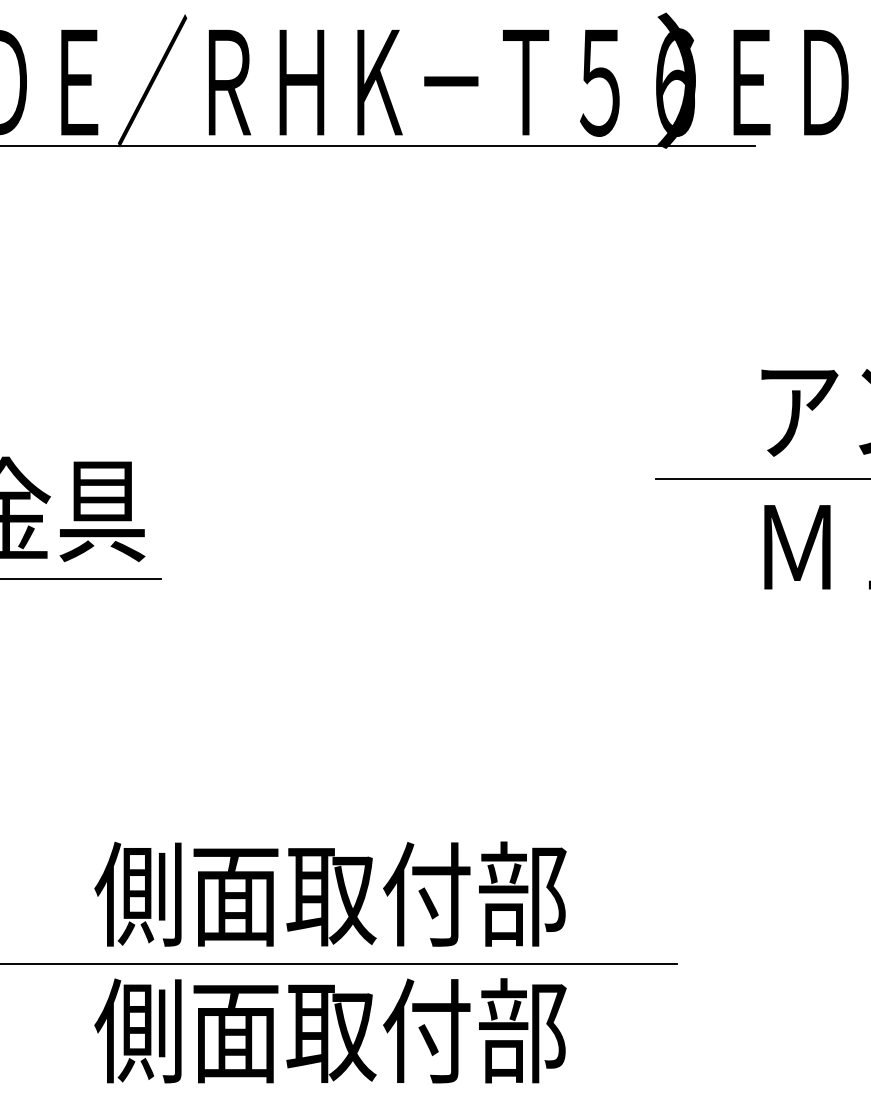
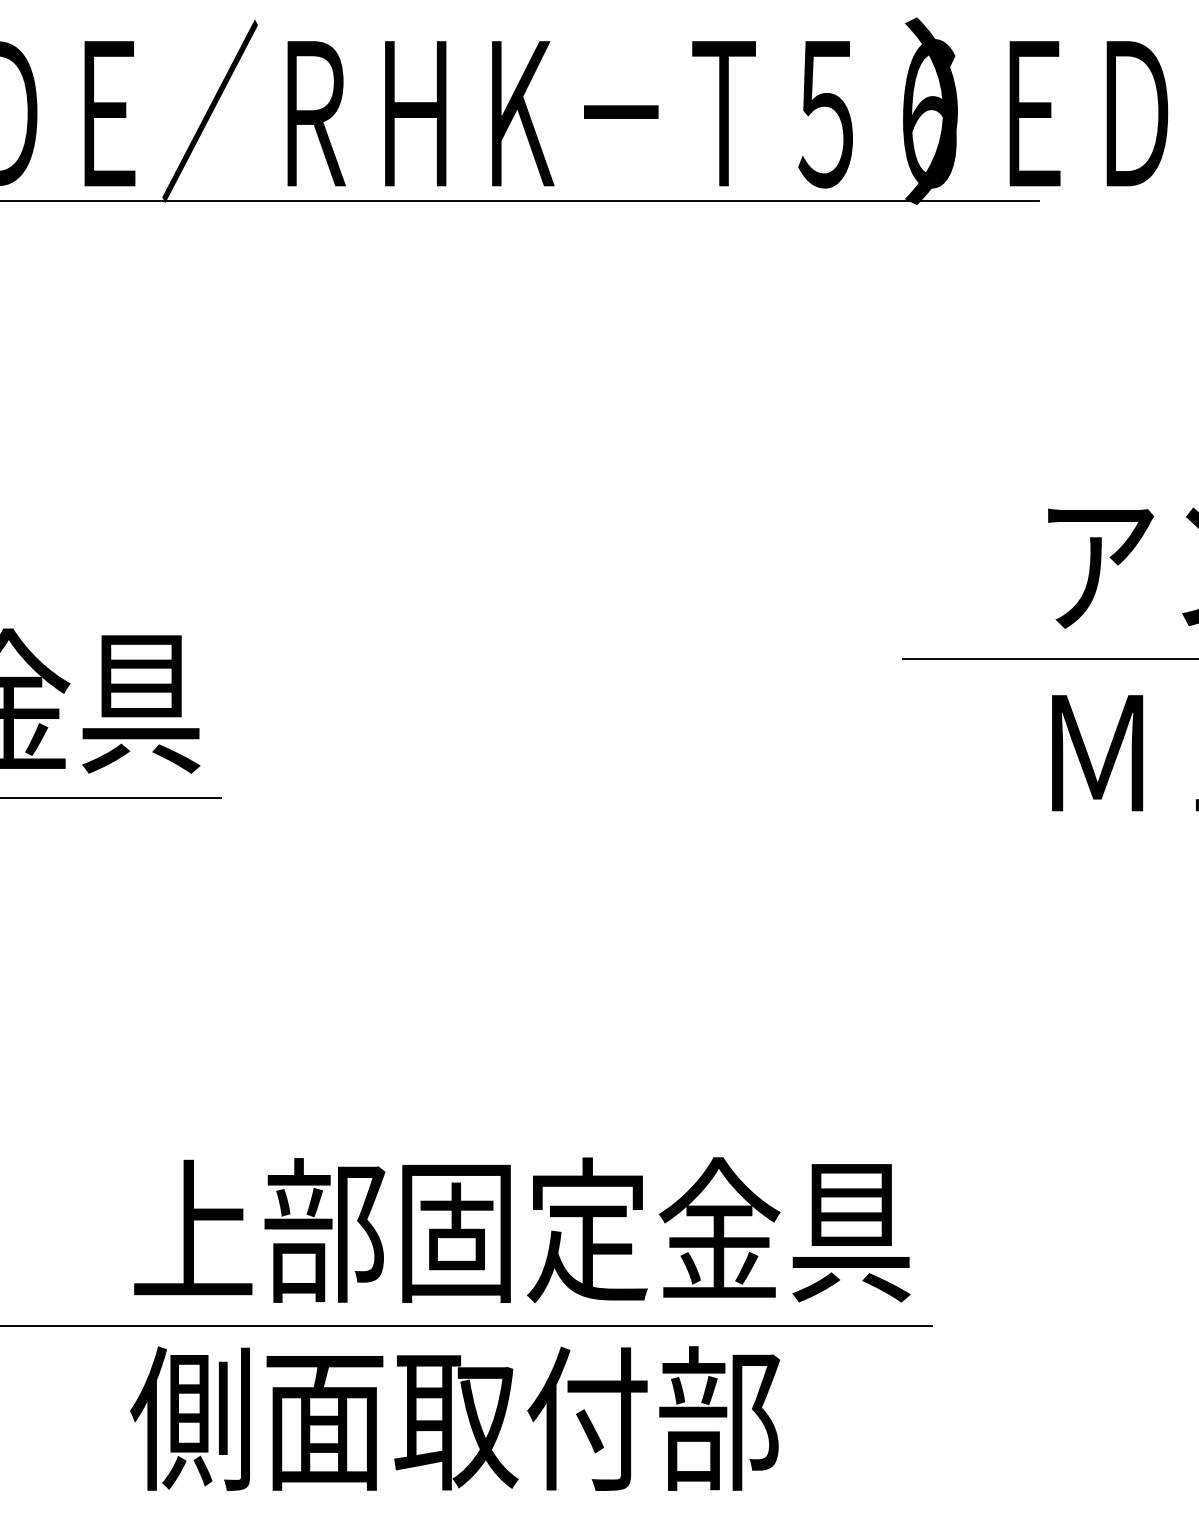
text: (378, 894) -> (520, 1230), 側面取付部 -> 上部固定金具

